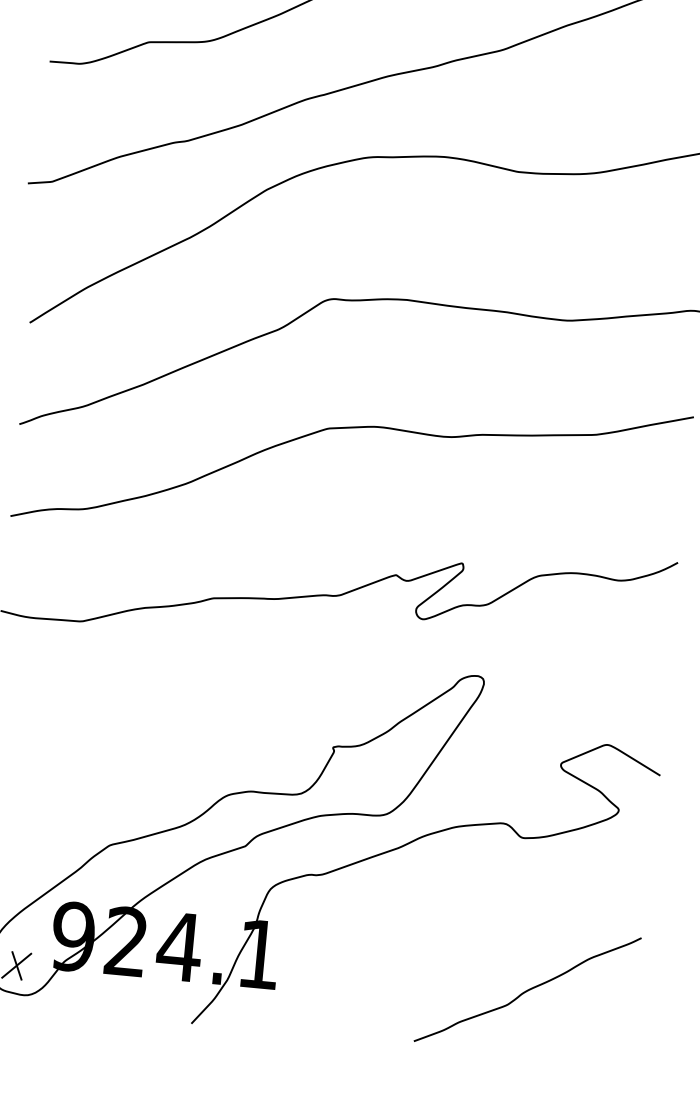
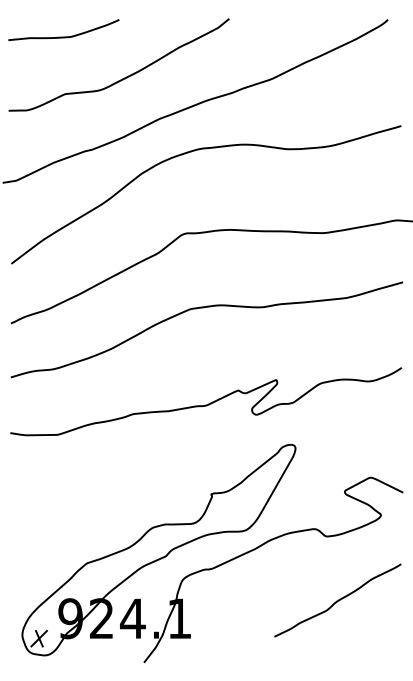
curve: (527, 989) -> (337, 600), moved

